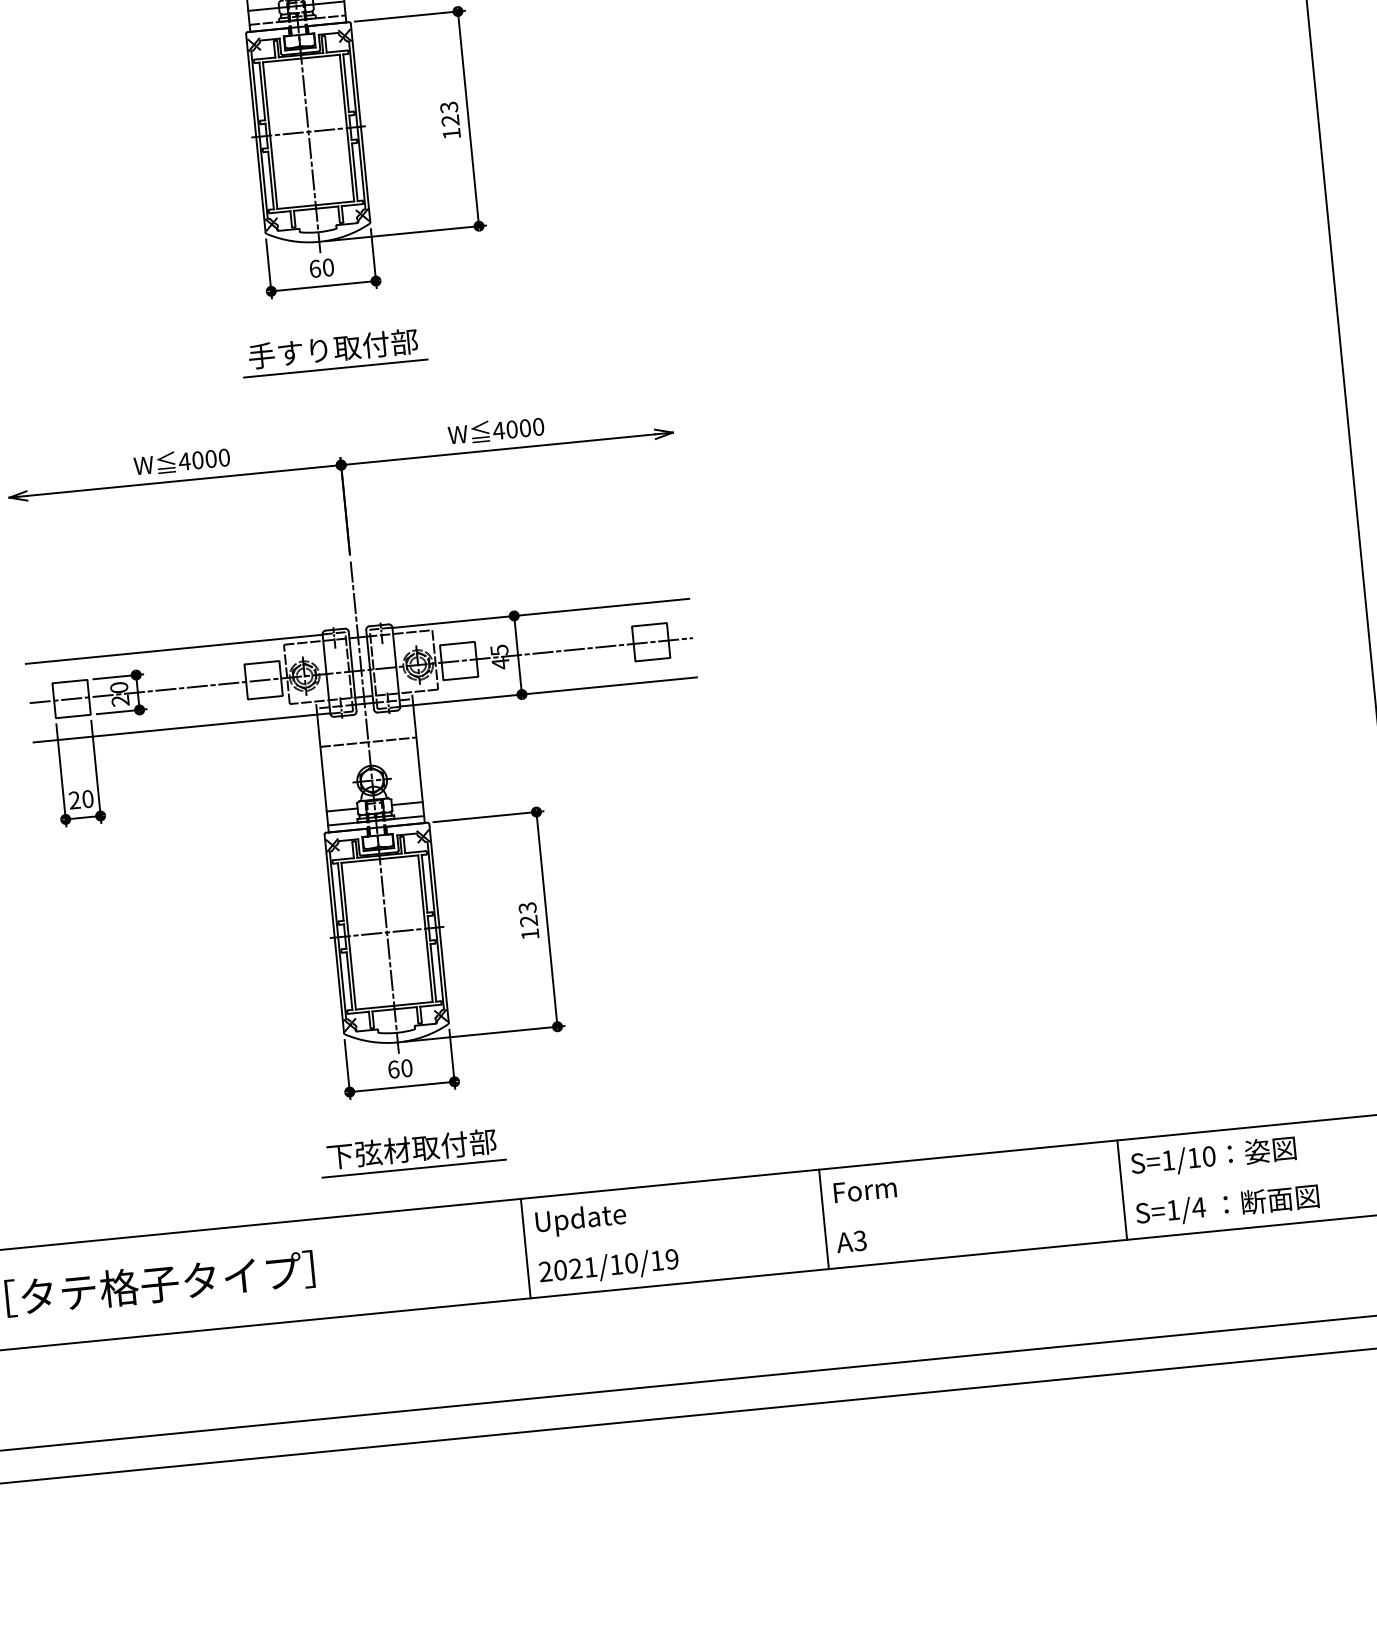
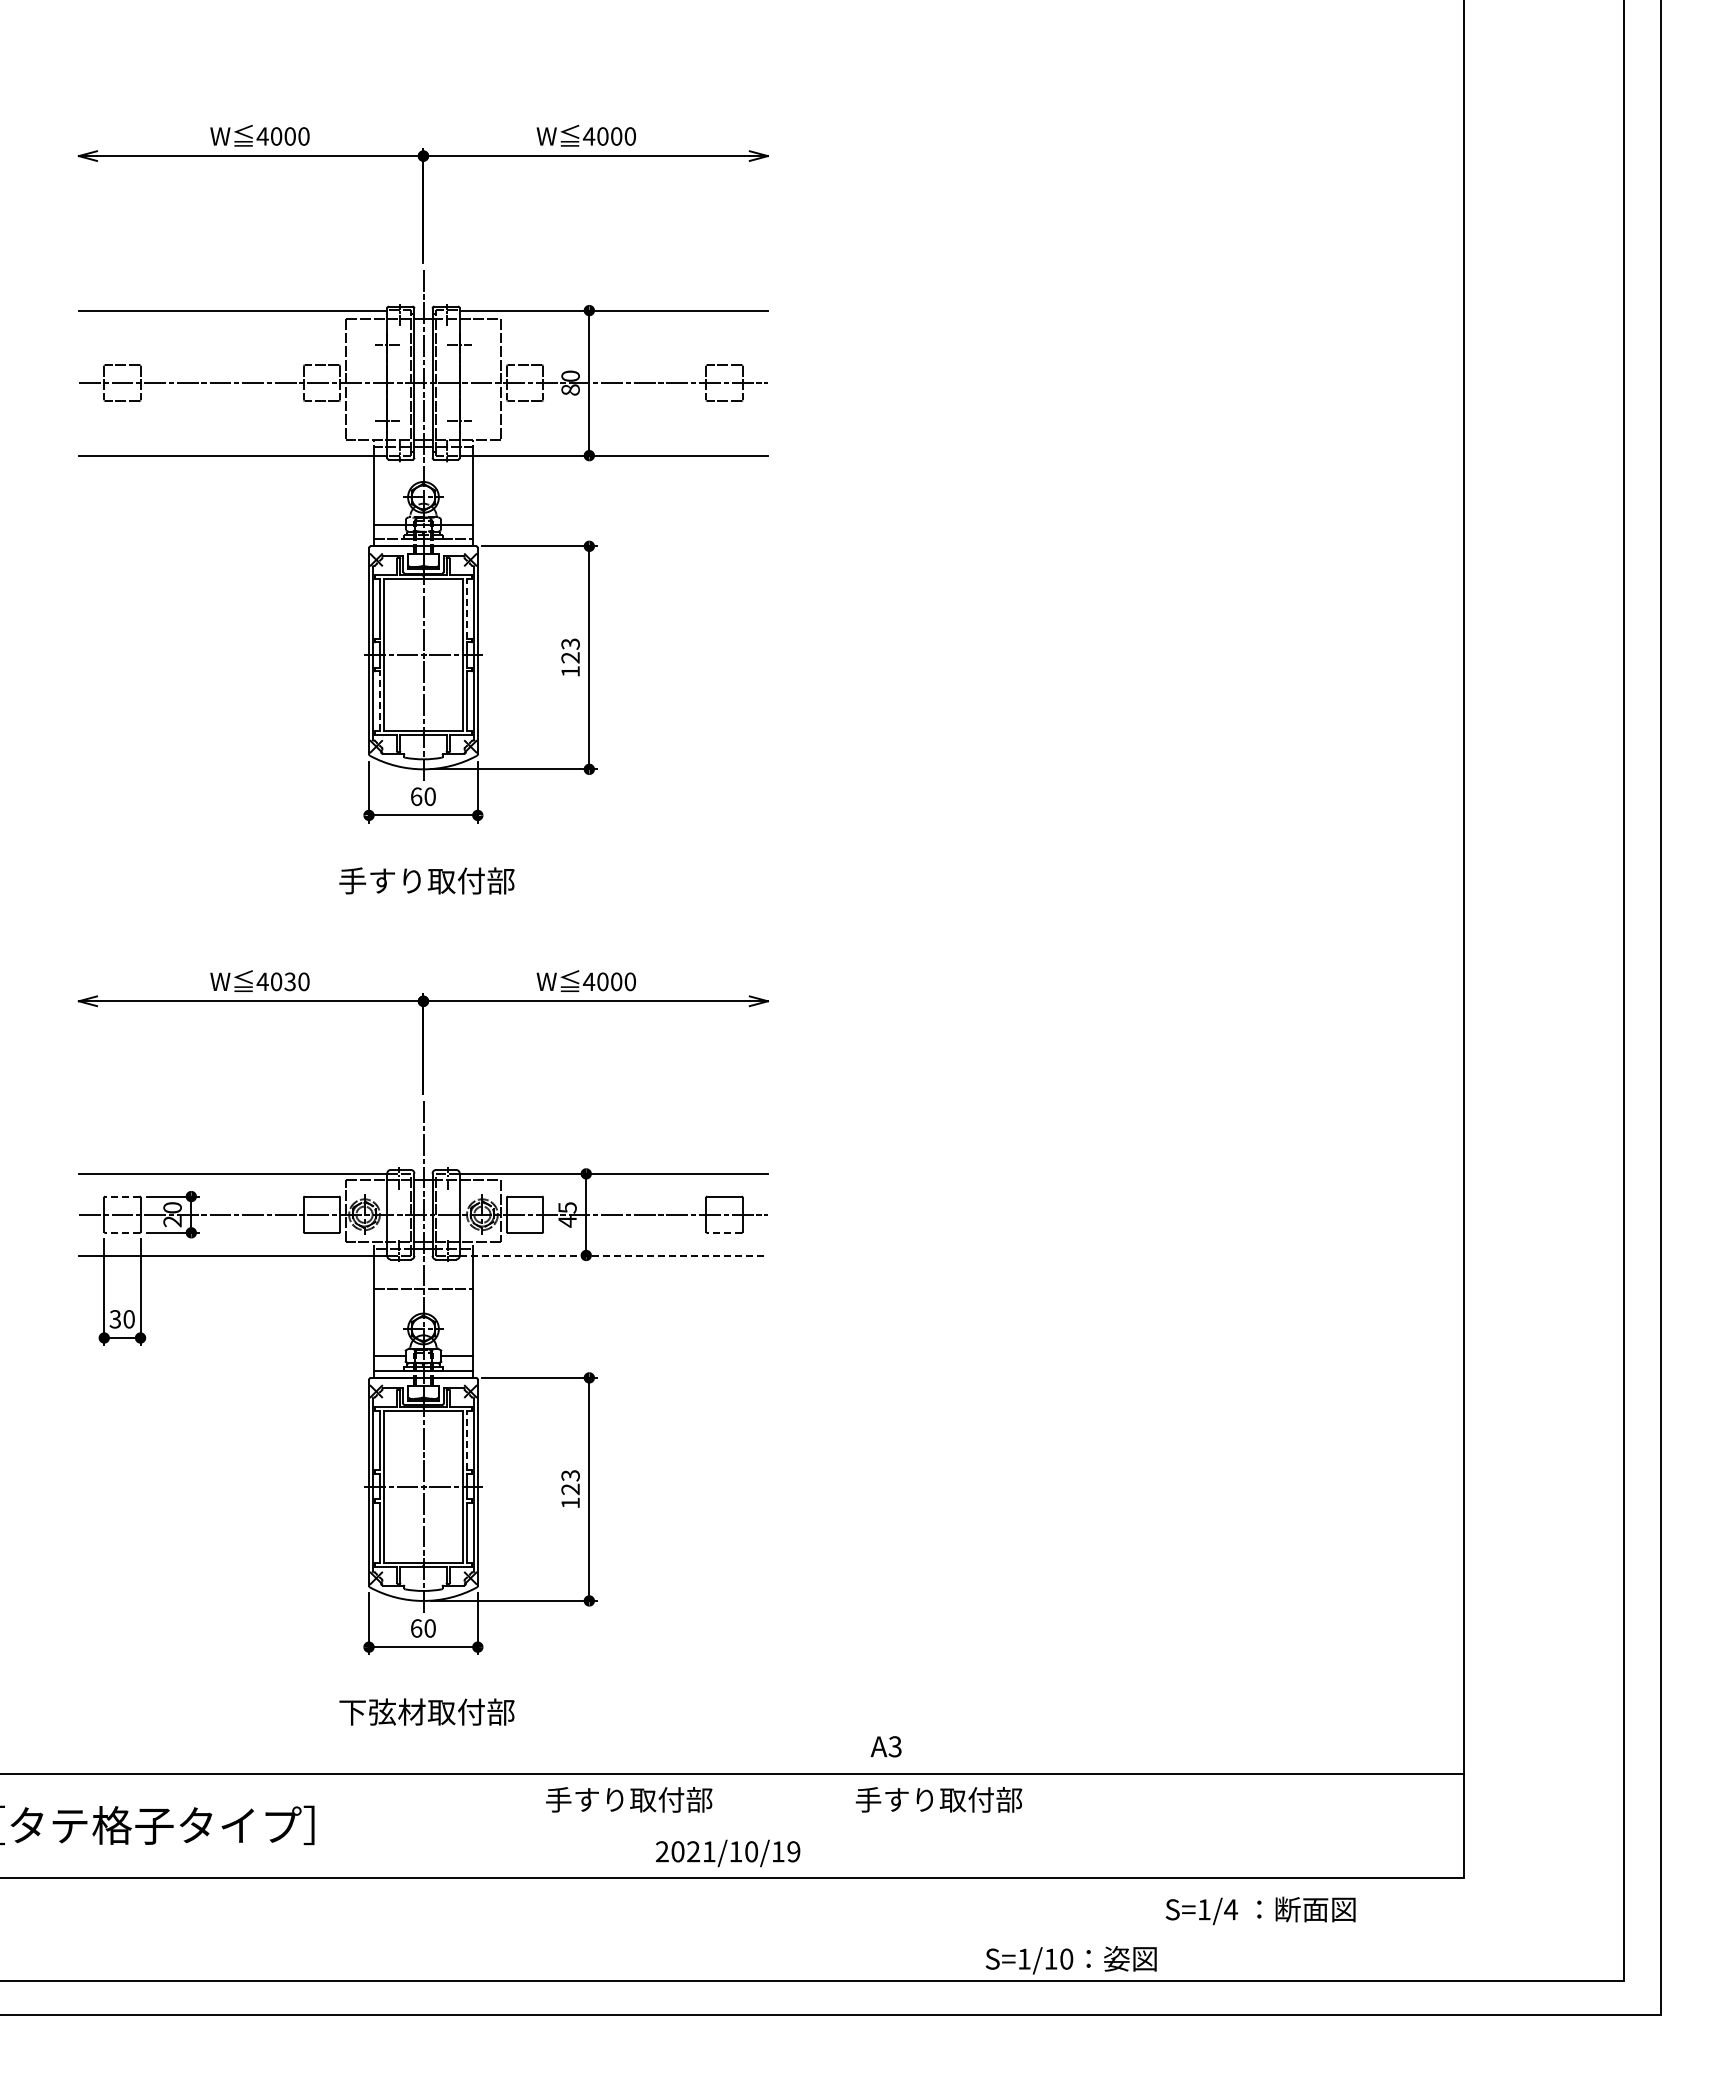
line: (346, 82) -> (467, 608), solid -> dashed
line: (270, 180) -> (379, 701), solid -> dashed
line: (335, 368) -> (427, 901), removed
text: (210, 458) -> (289, 981), 4000 -> 4030
line: (652, 659) -> (724, 1232), solid -> dashed
line: (69, 681) -> (122, 1196), solid -> dashed
line: (549, 691) -> (614, 1255), solid -> dashed
line: (73, 716) -> (122, 1232), solid -> dashed
text: (74, 800) -> (115, 1319), 20 -> 30
line: (425, 883) -> (467, 1440), solid -> dashed
text: (1212, 1157) -> (1070, 1960), moved
line: (414, 1168) -> (427, 1732), removed
text: (912, 1184) -> (938, 1799), Form -> 手すり取付部
line: (1121, 1189) -> (1153, 1825), removed
text: (1227, 1205) -> (1260, 1910), moved
text: (615, 1216) -> (629, 1801), Update -> 手すり取付部
line: (824, 1218) -> (844, 1825), removed
text: (850, 1241) -> (885, 1746), moved
line: (525, 1248) -> (534, 1825), removed
text: (608, 1267) -> (727, 1853), moved

